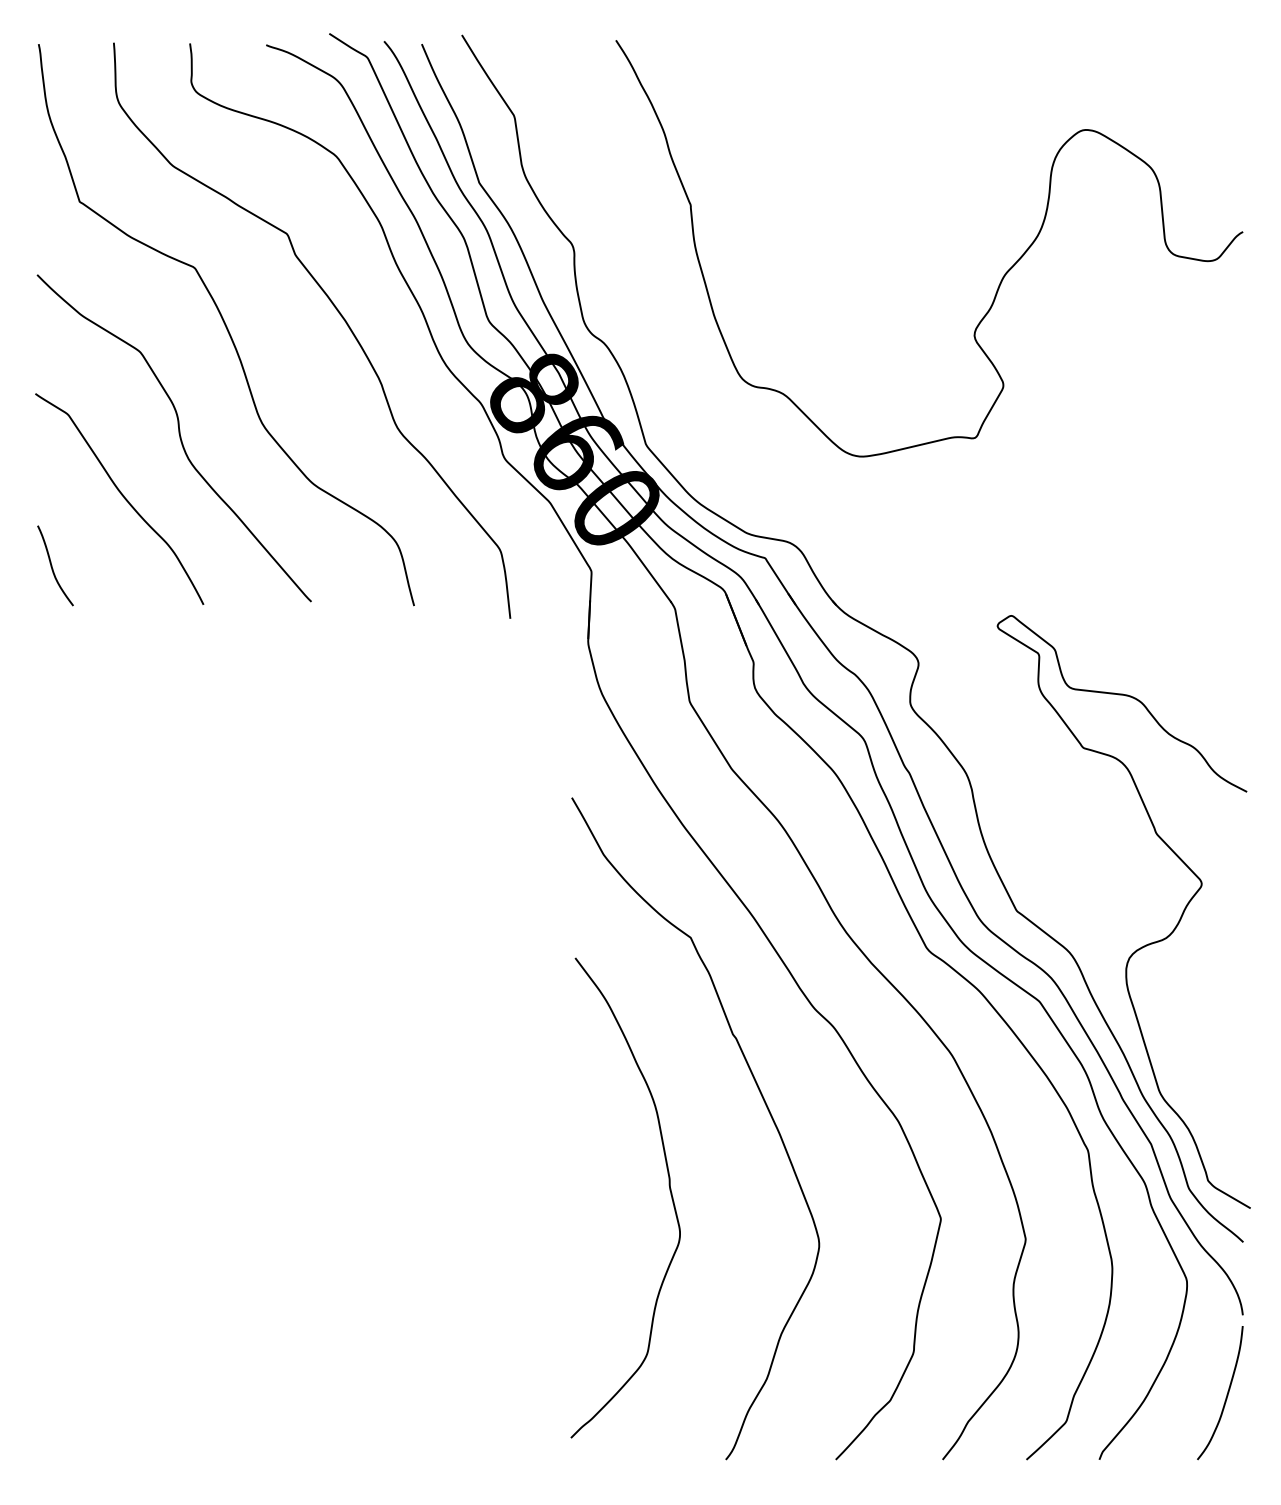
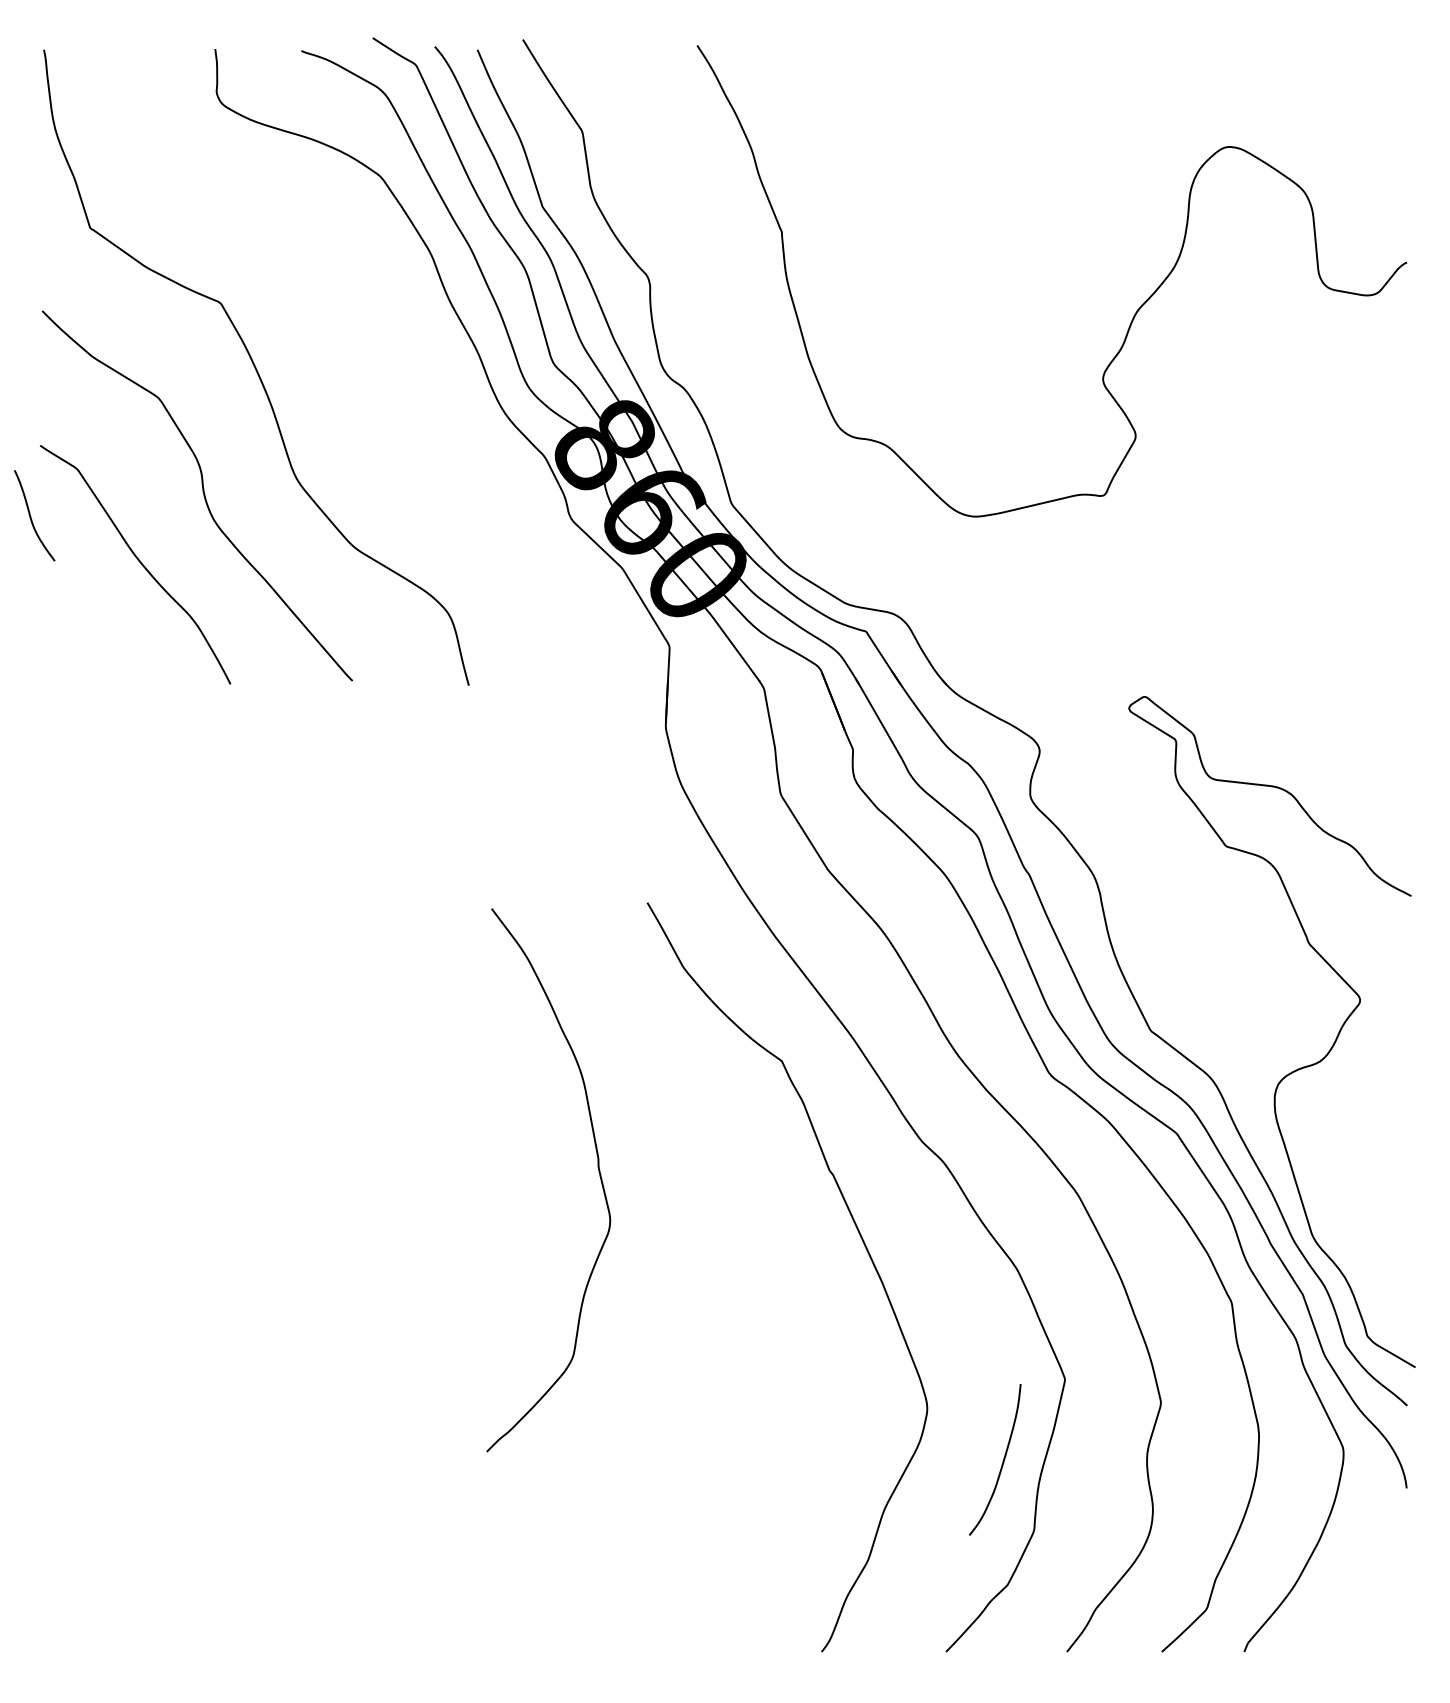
curve: (338, 313) -> (383, 354), removed
curve: (52, 565) -> (31, 515), moved
curve: (669, 1190) -> (598, 1171), moved
curve: (1226, 1394) -> (1002, 1461), moved

